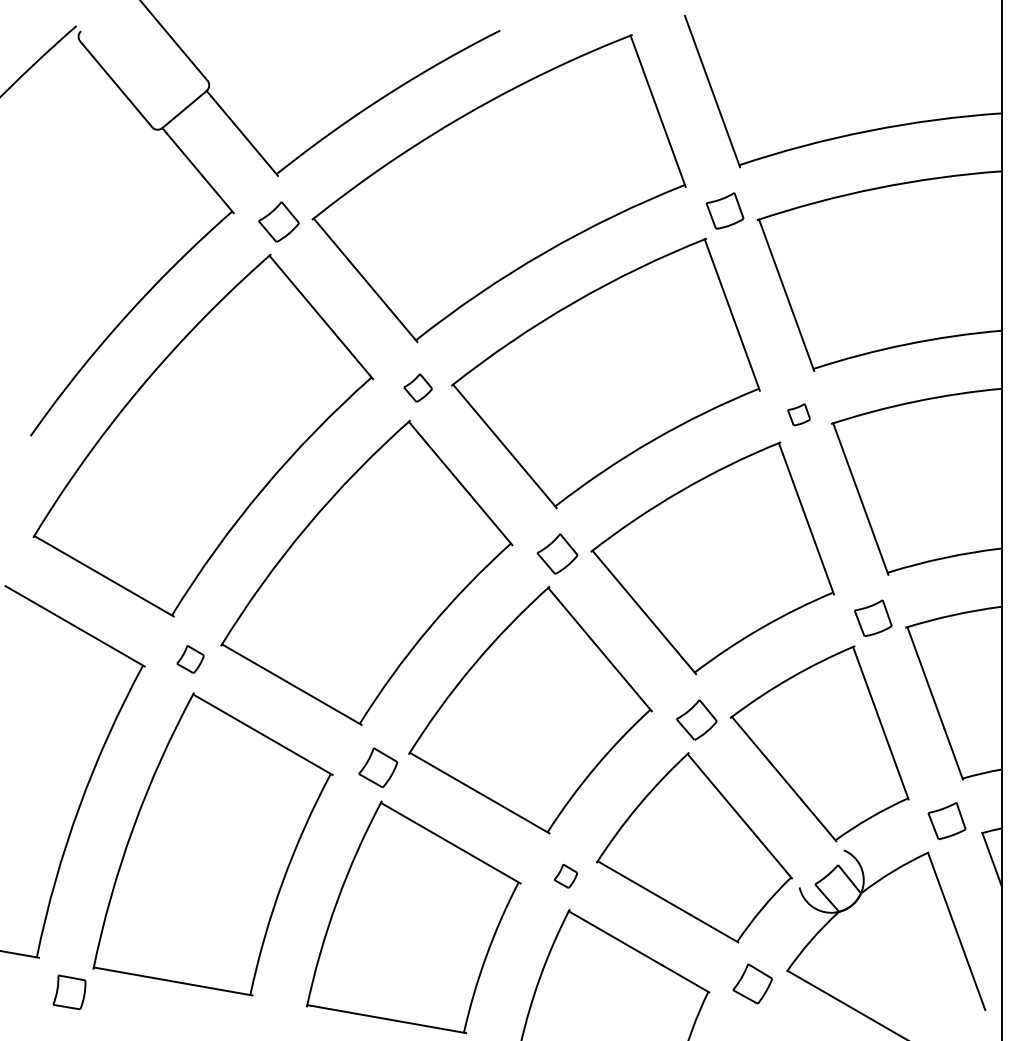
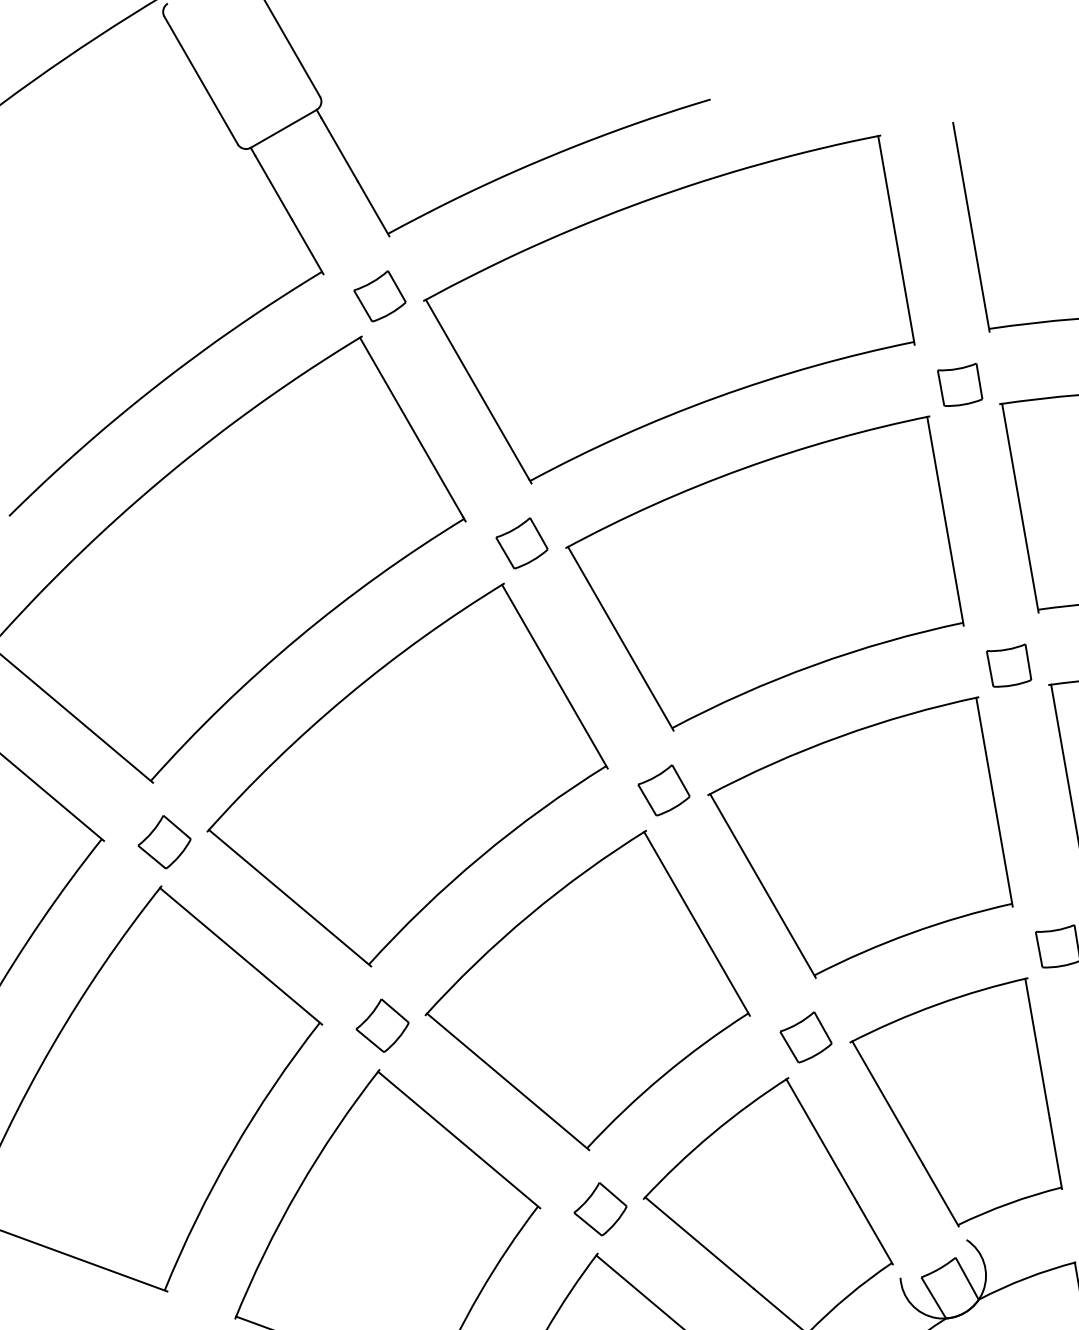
part: (417, 387) -> (521, 542), size x1.43
part: (798, 414) -> (1008, 665), size x1.67
part: (190, 659) -> (164, 842), size x1.43
part: (565, 876) -> (600, 1209), size x1.67

